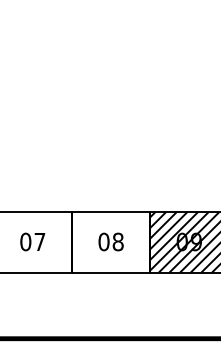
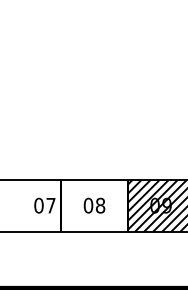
text: (32, 241) -> (44, 205), moved

